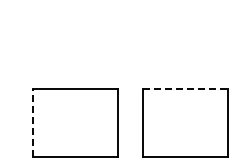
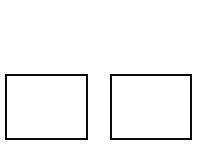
line: (185, 88) -> (150, 74), dashed -> solid
line: (32, 122) -> (5, 106), dashed -> solid

